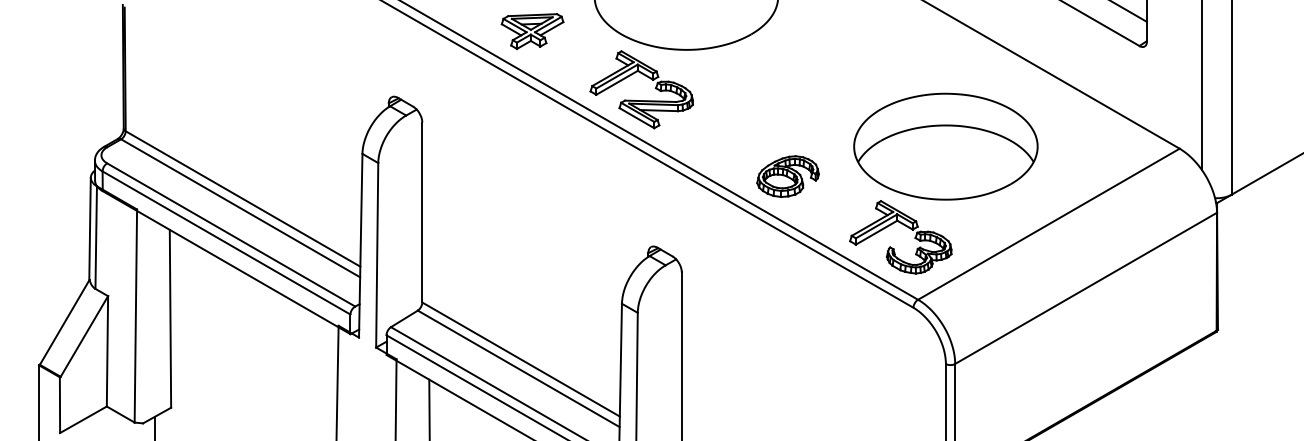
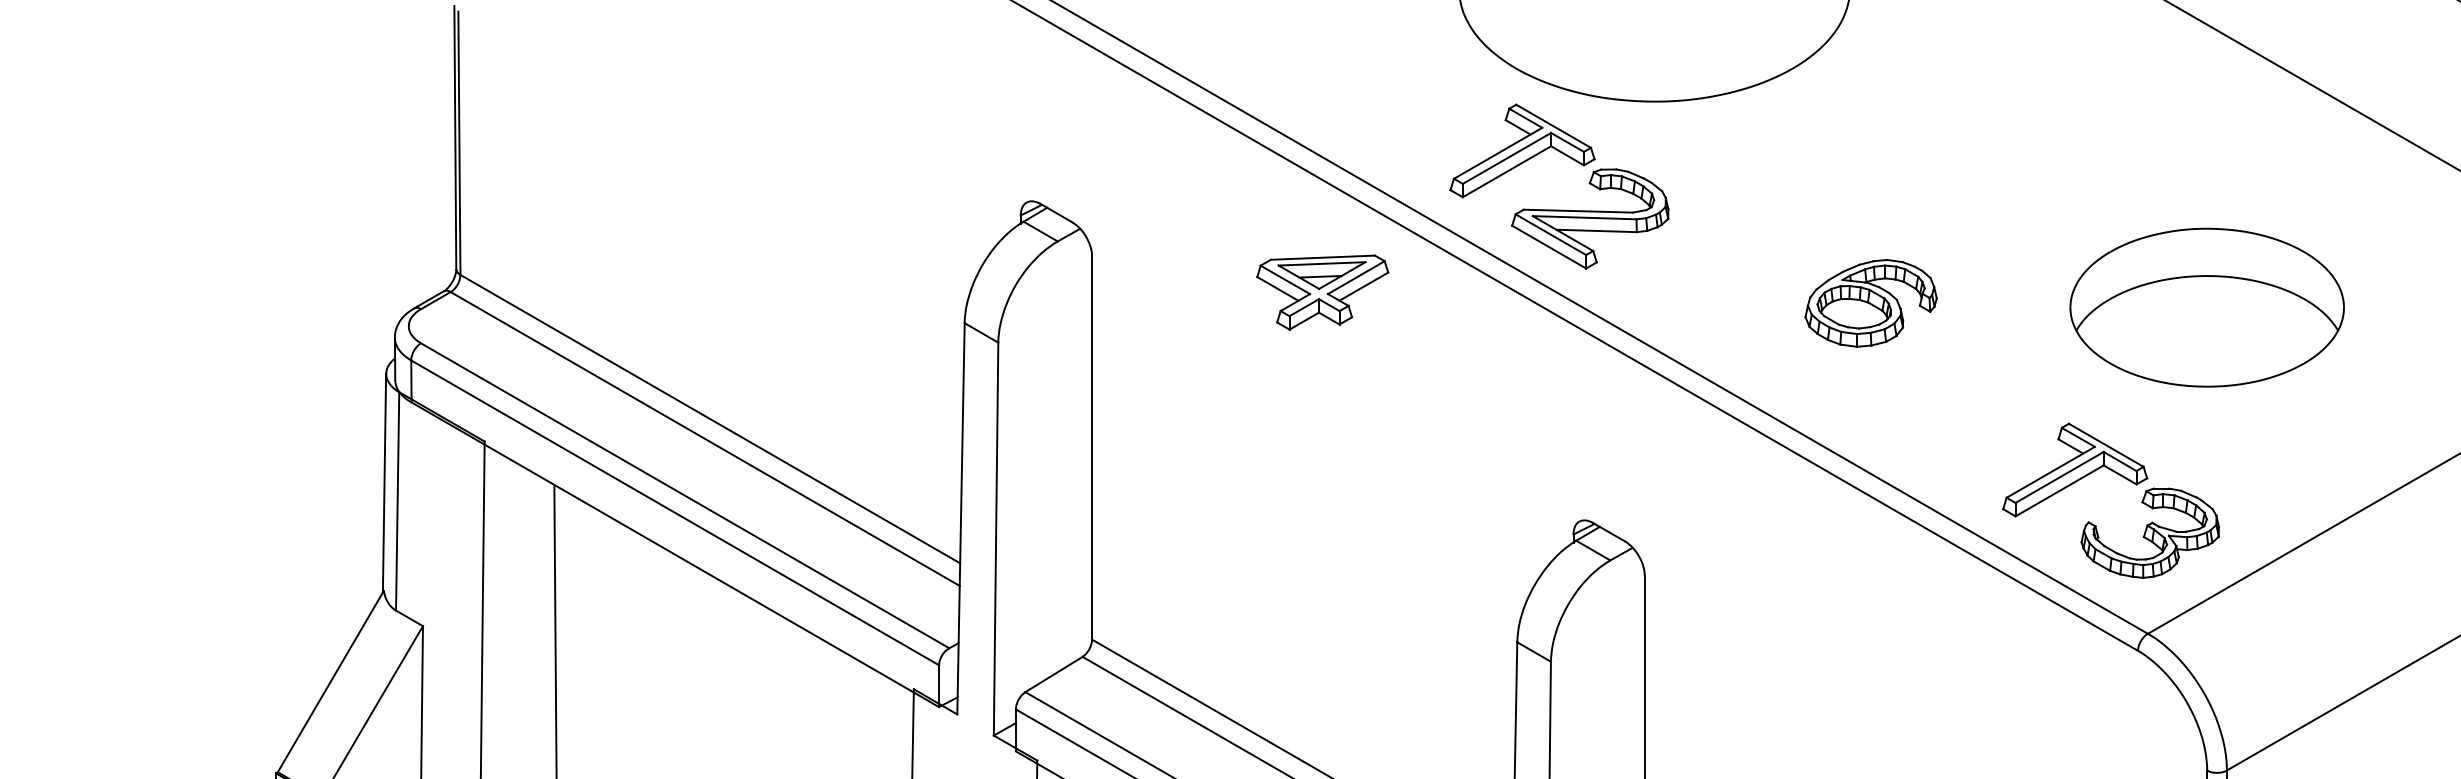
part: (532, 31) -> (1322, 292), moved
part: (945, 146) -> (2206, 307), size x0.7
part: (787, 176) -> (1869, 303), moved

